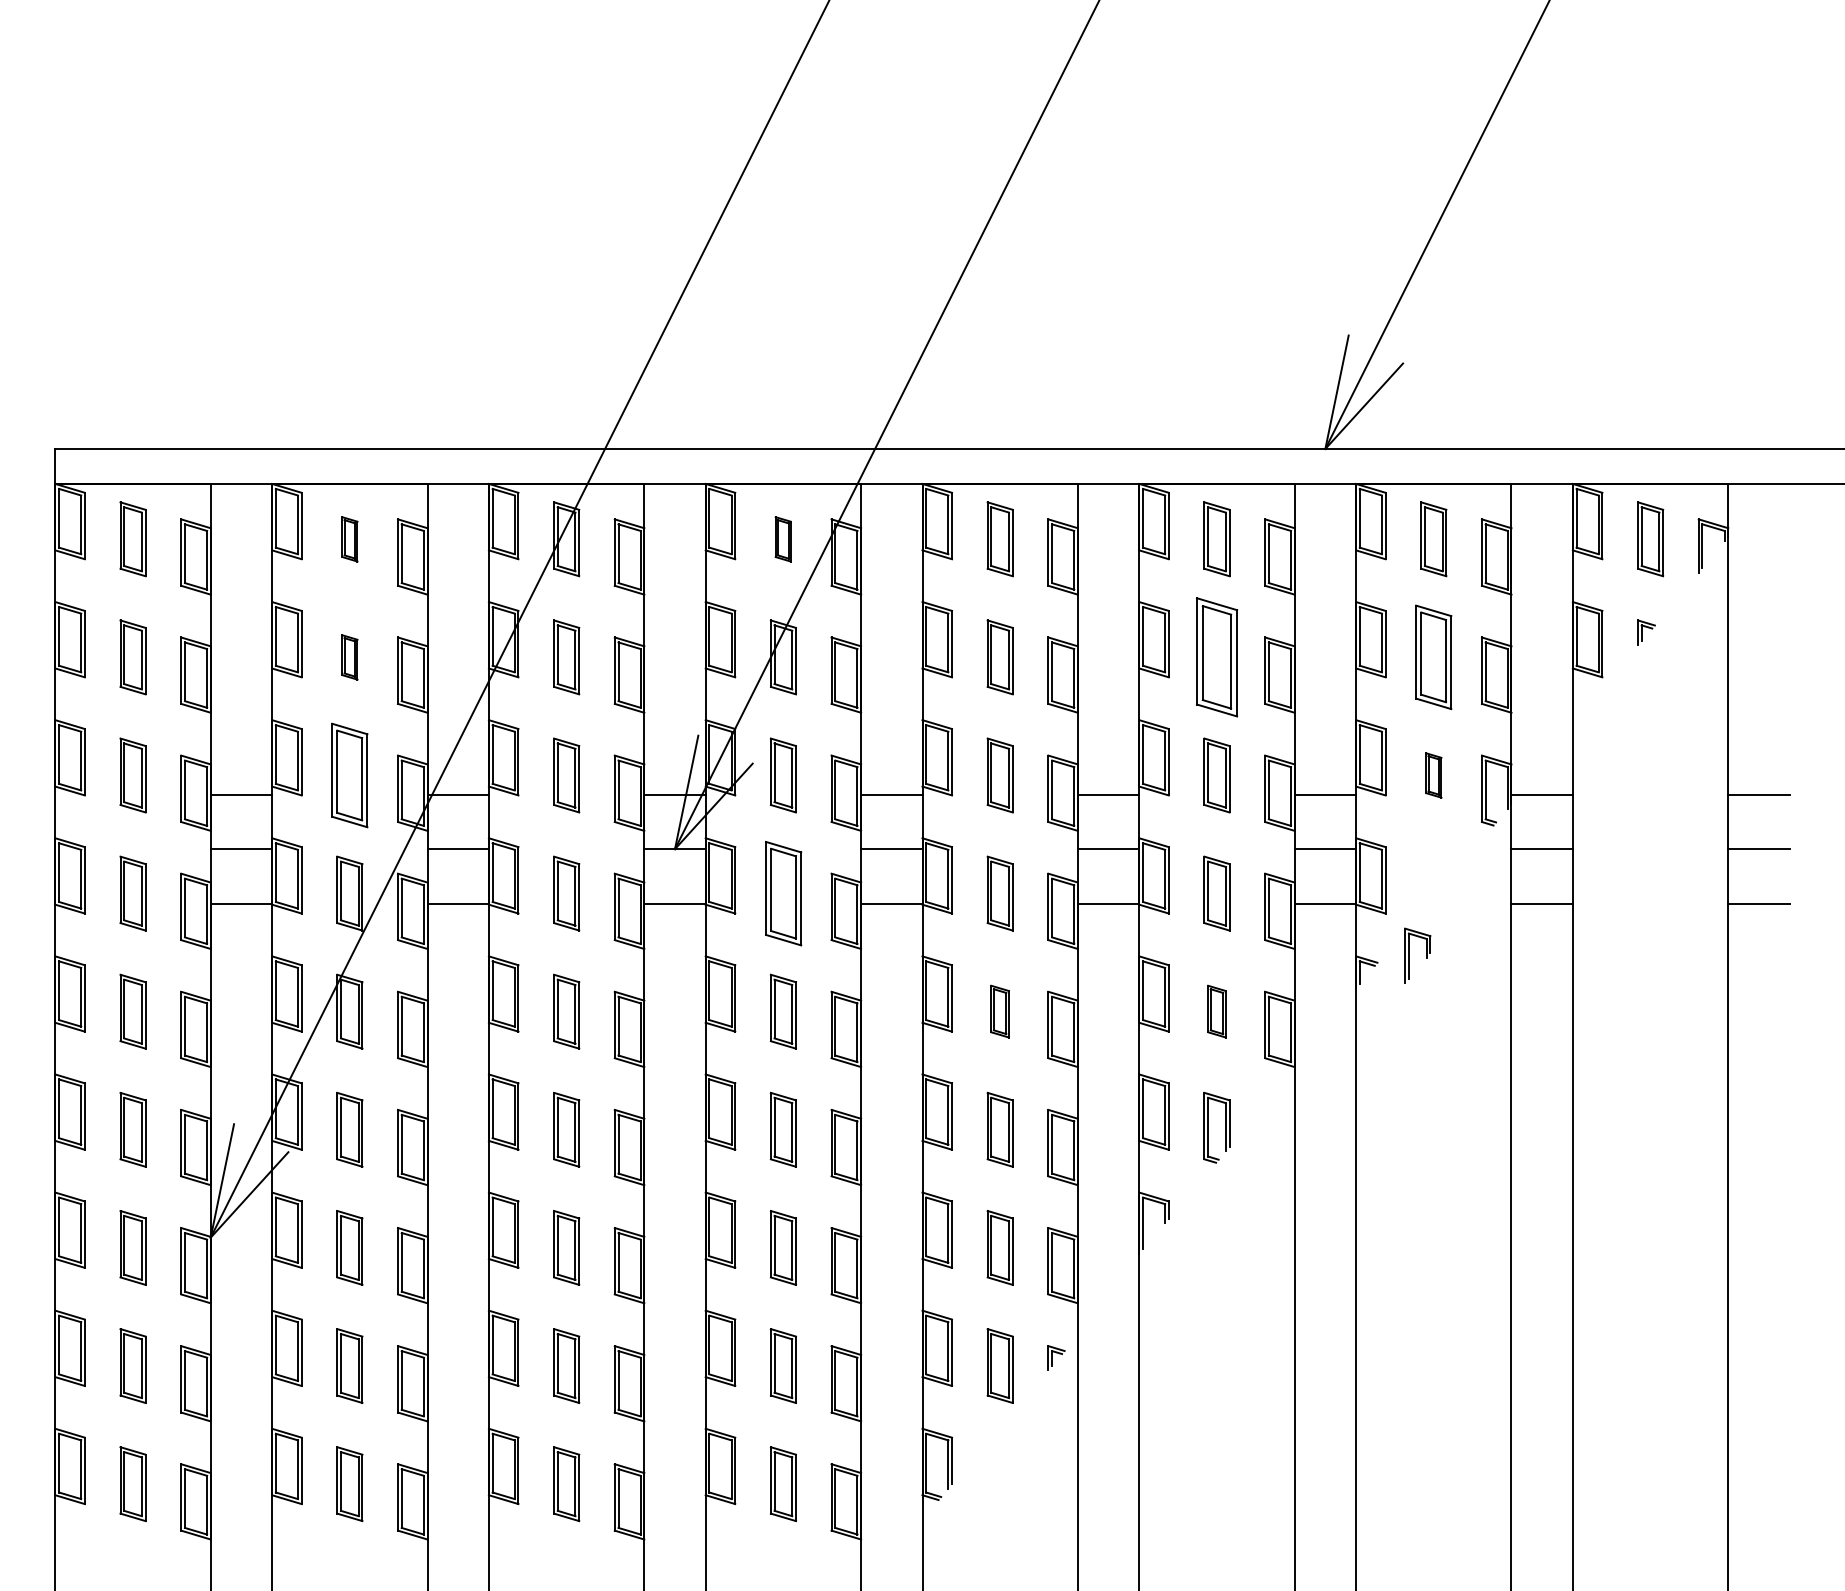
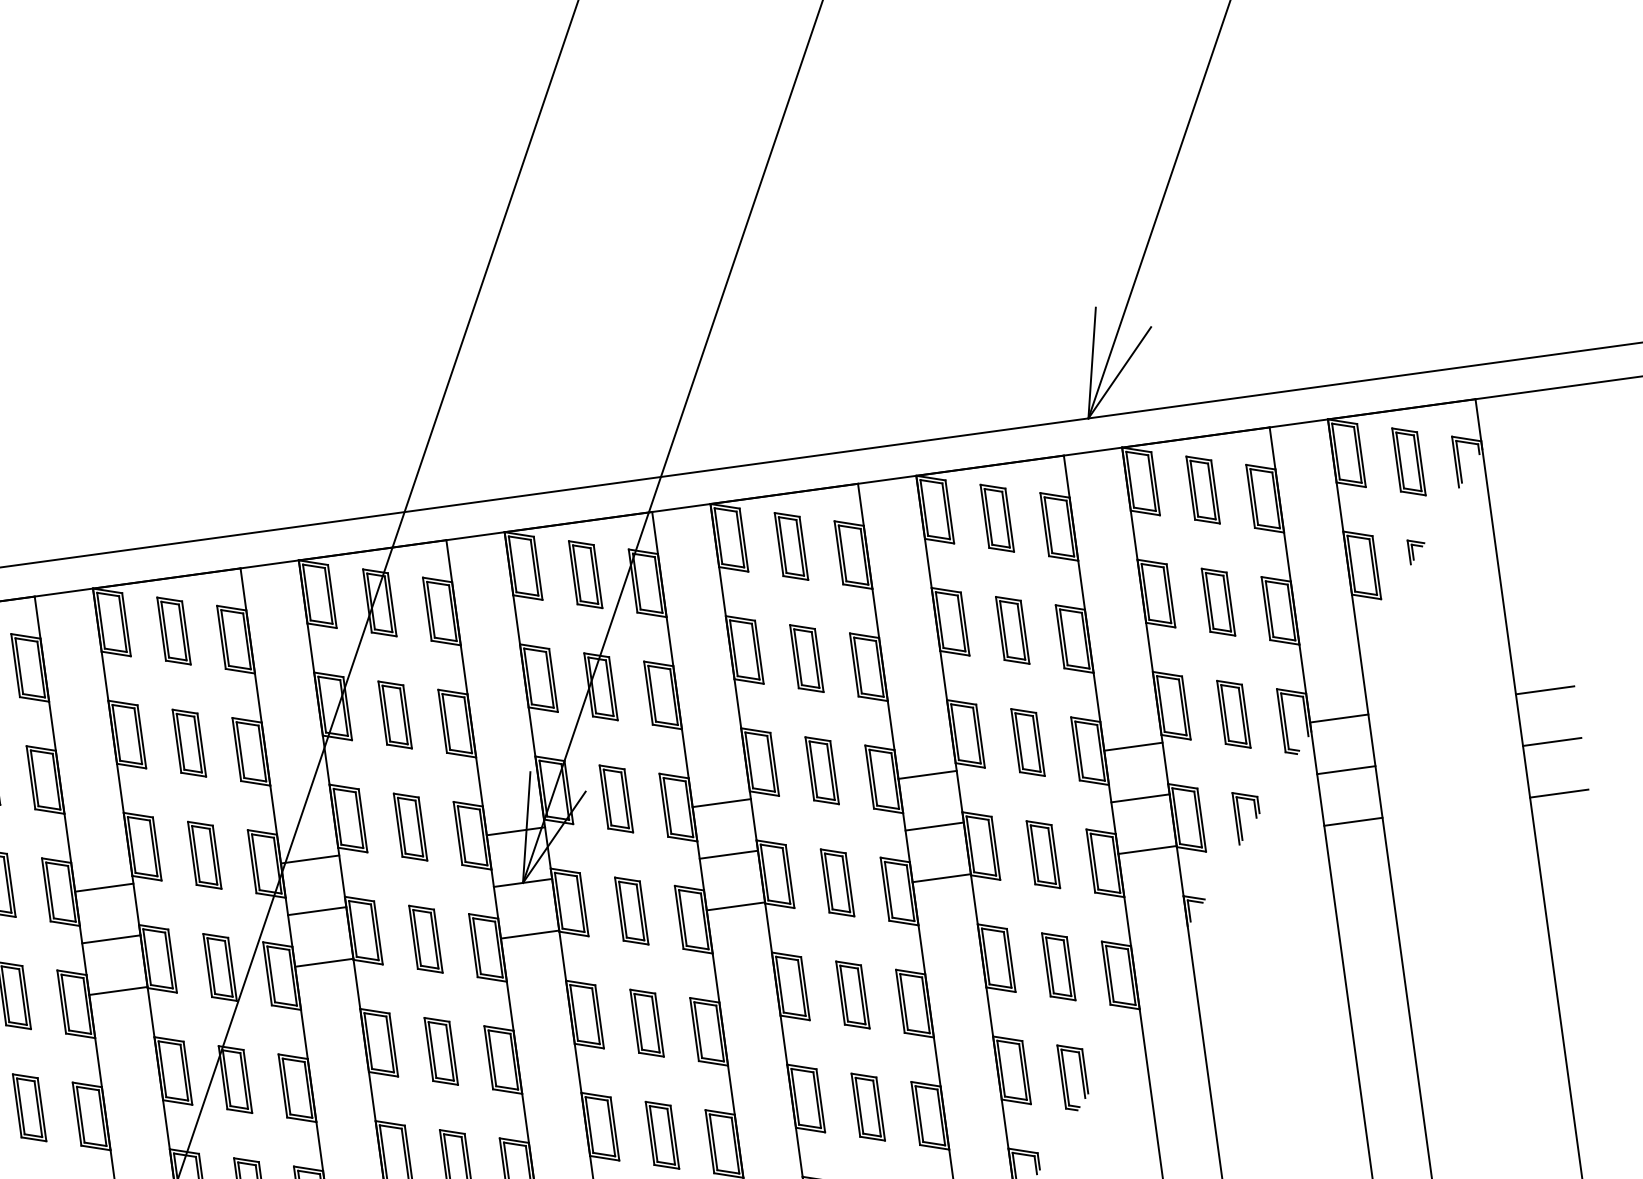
part: (349, 539) -> (173, 631), size x1.67
part: (782, 539) -> (584, 574), size x1.67
part: (349, 657) -> (189, 743), size x1.67
part: (1216, 657) -> (1012, 630), size x0.62
part: (1433, 657) -> (1218, 602), size x0.71
part: (349, 775) -> (204, 855), size x0.71
part: (1433, 775) -> (1233, 714), size x1.67
part: (782, 893) -> (630, 911), size x0.71
part: (1409, 955) -> (1240, 817), moved
part: (999, 1011) -> (852, 994), size x1.43
part: (1216, 1011) -> (1058, 966), size x1.43

